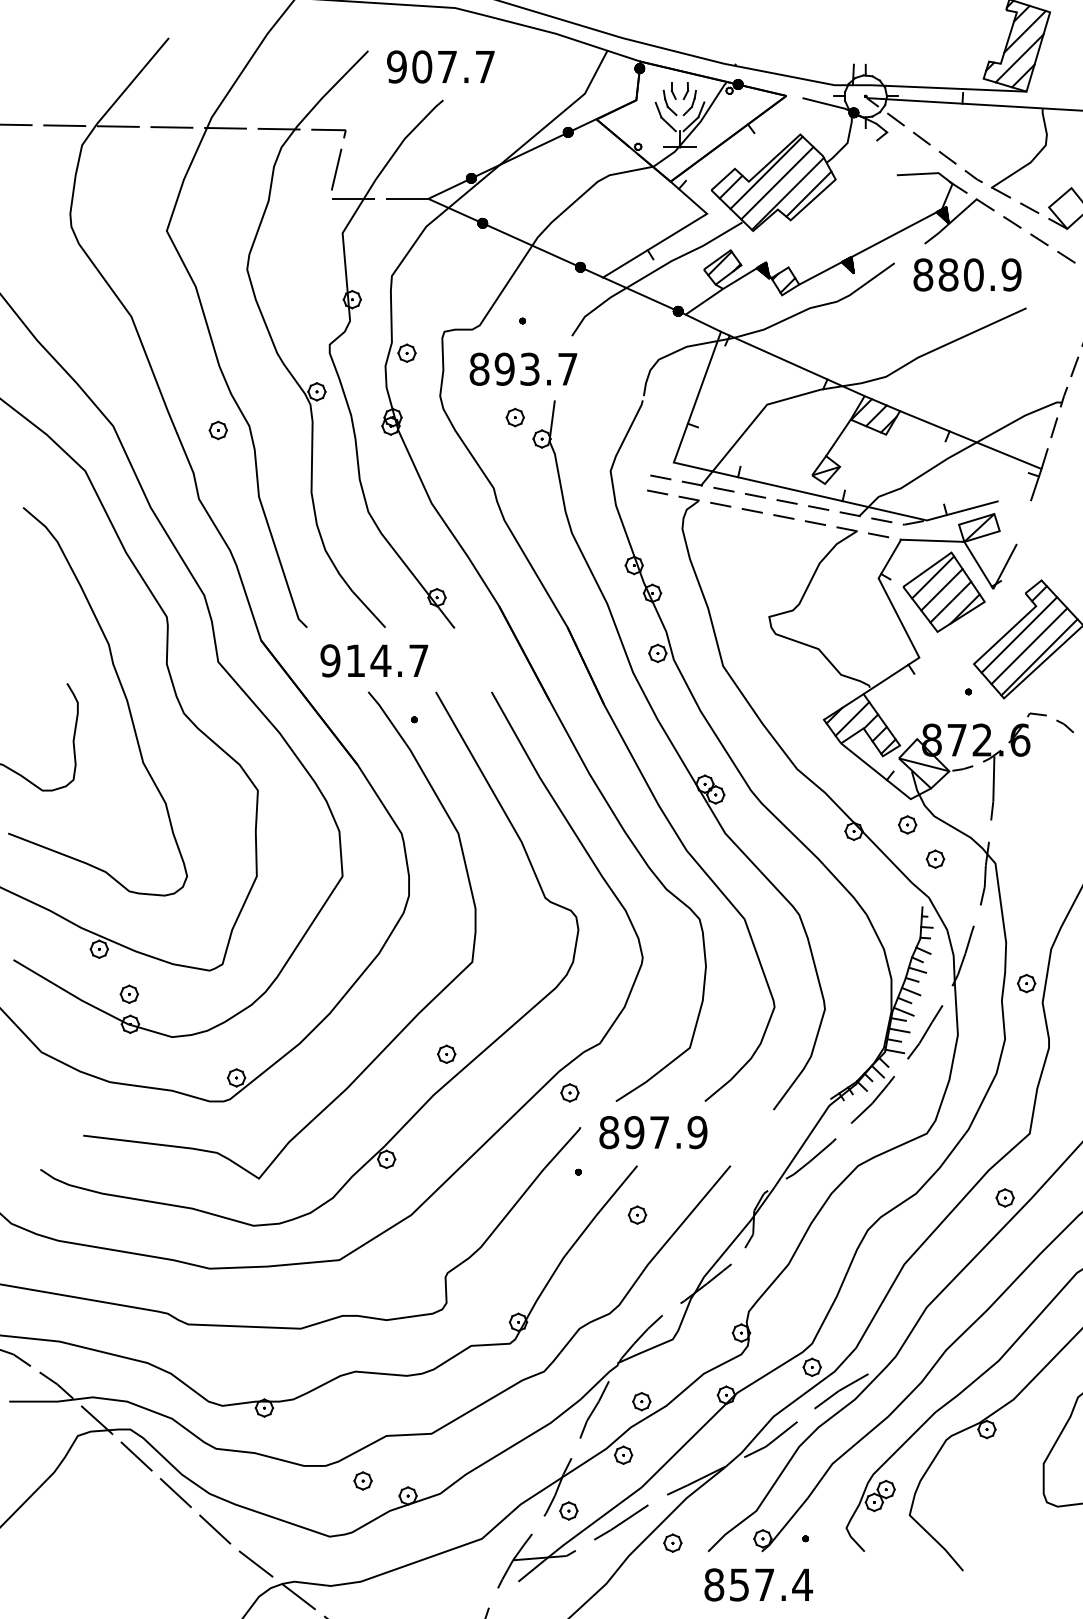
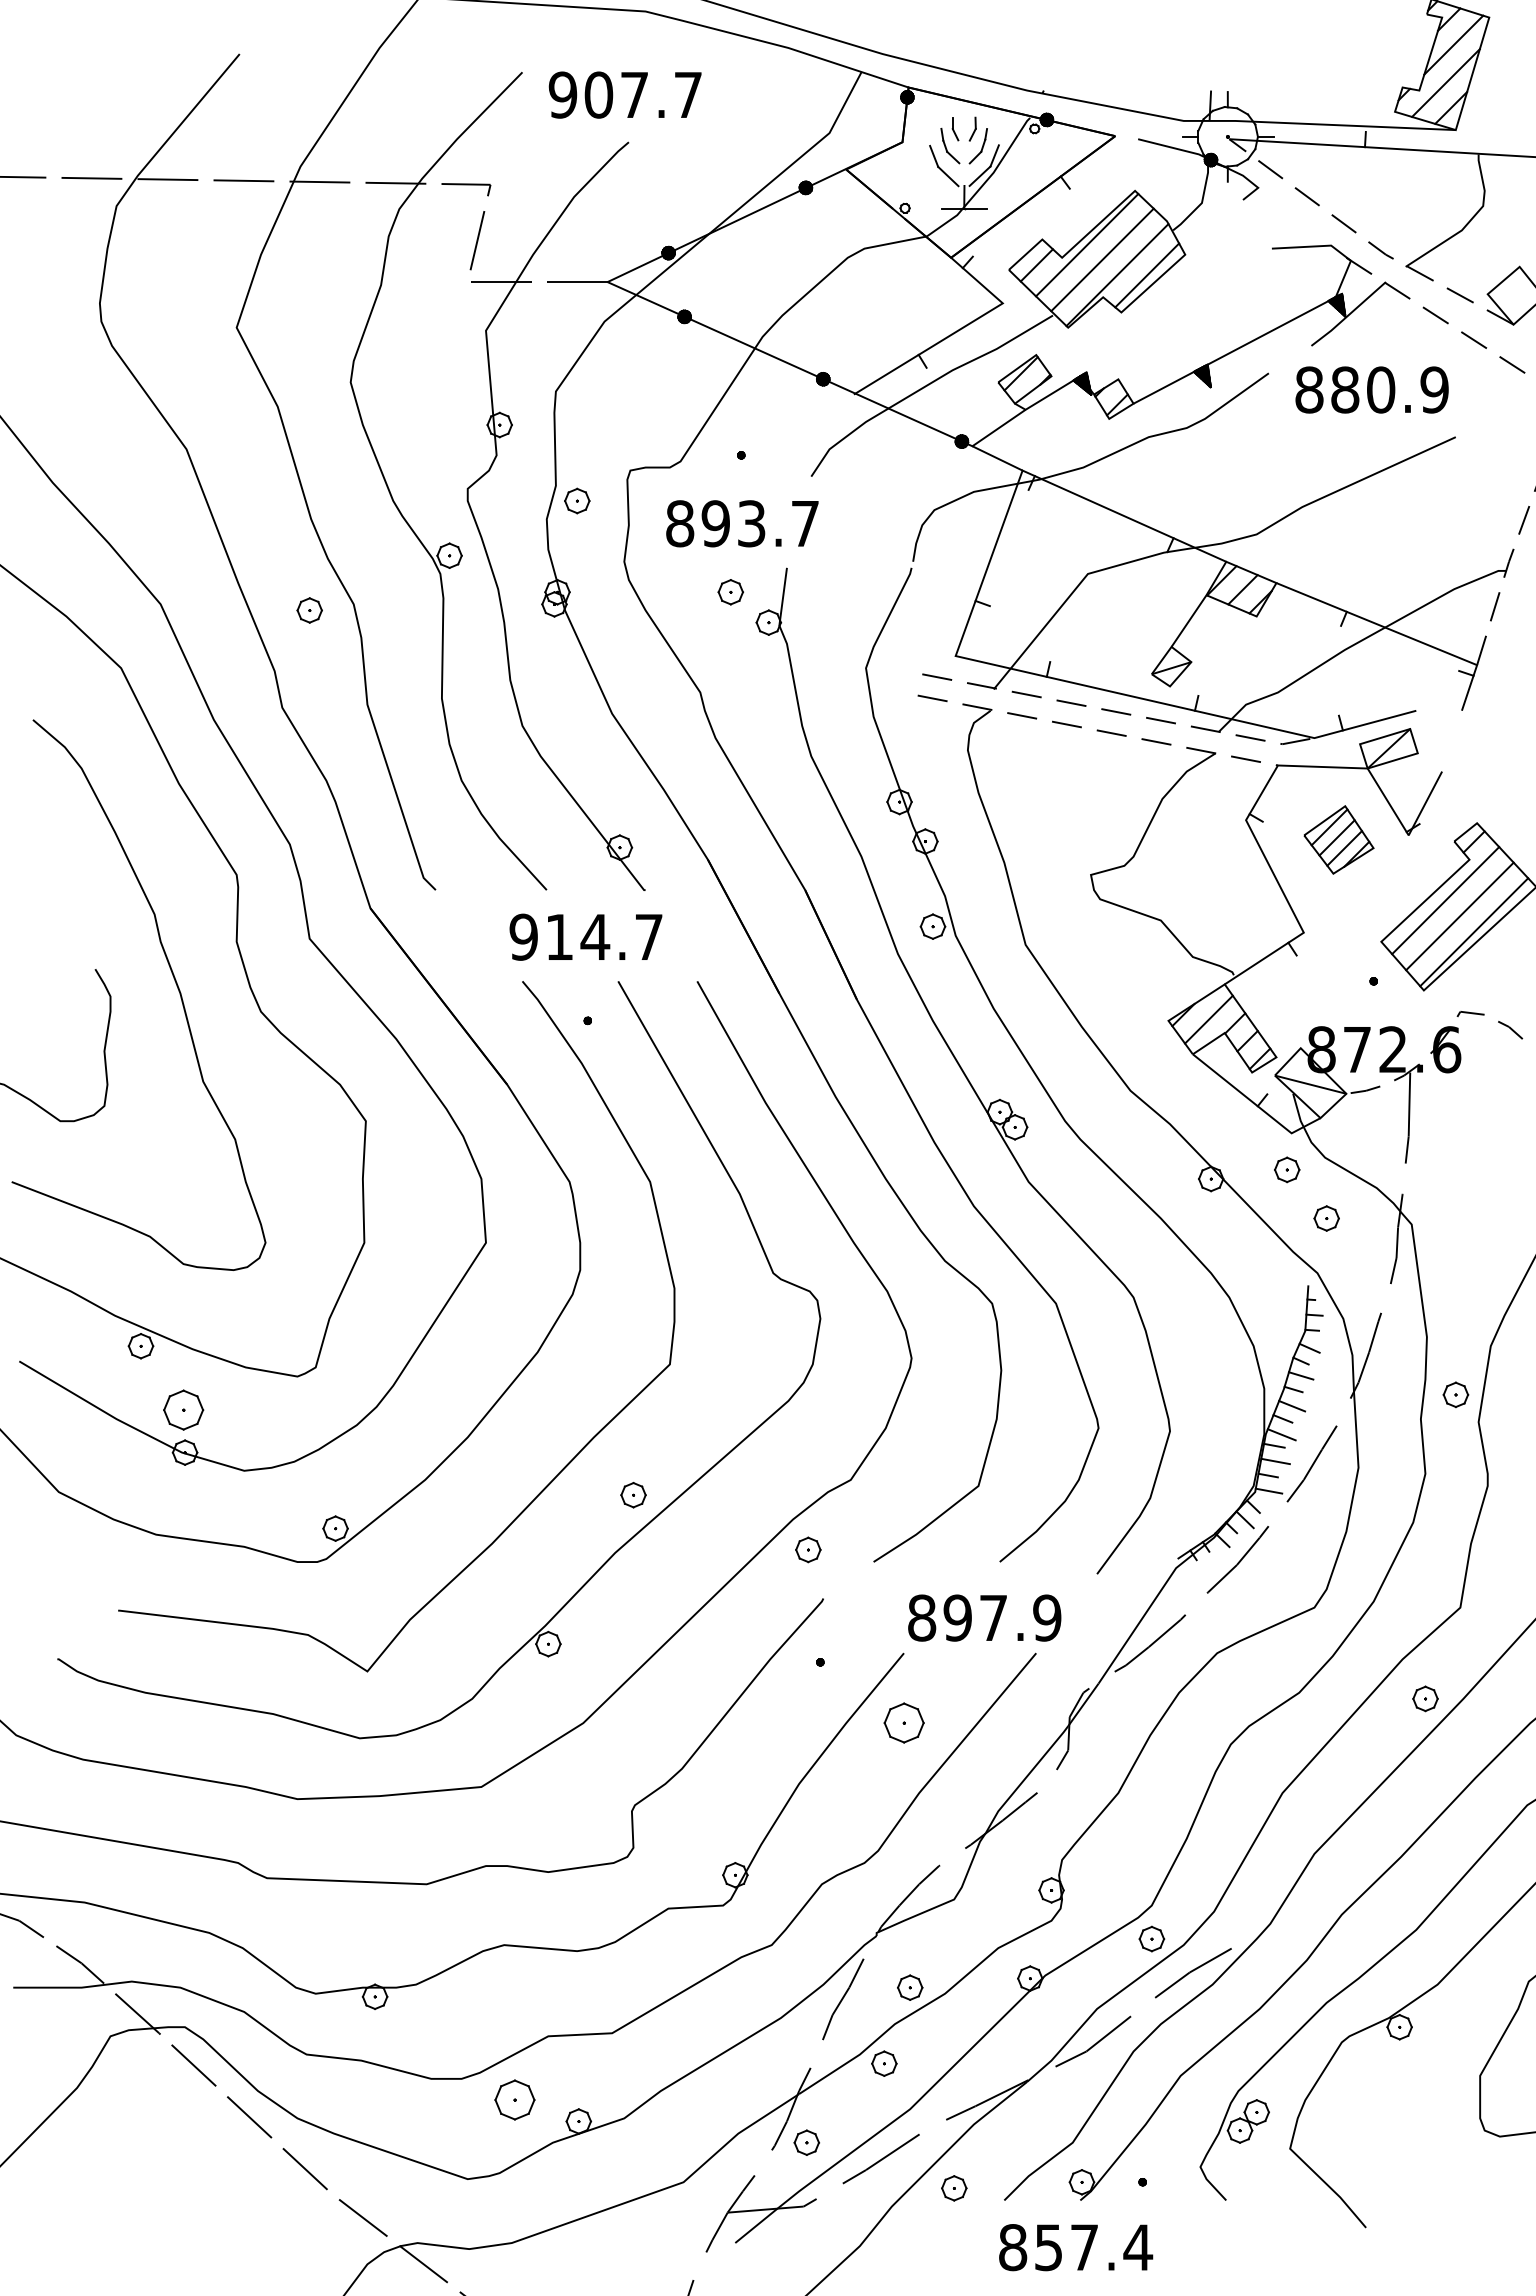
part: (943, 591) -> (1338, 839), size x0.6
text: (374, 660) -> (585, 936), moved
part: (129, 993) -> (183, 1409), size x1.6
text: (653, 1132) -> (984, 1617), moved
part: (637, 1215) -> (903, 1723), size x1.6
part: (362, 1481) -> (514, 2100), size x1.6

